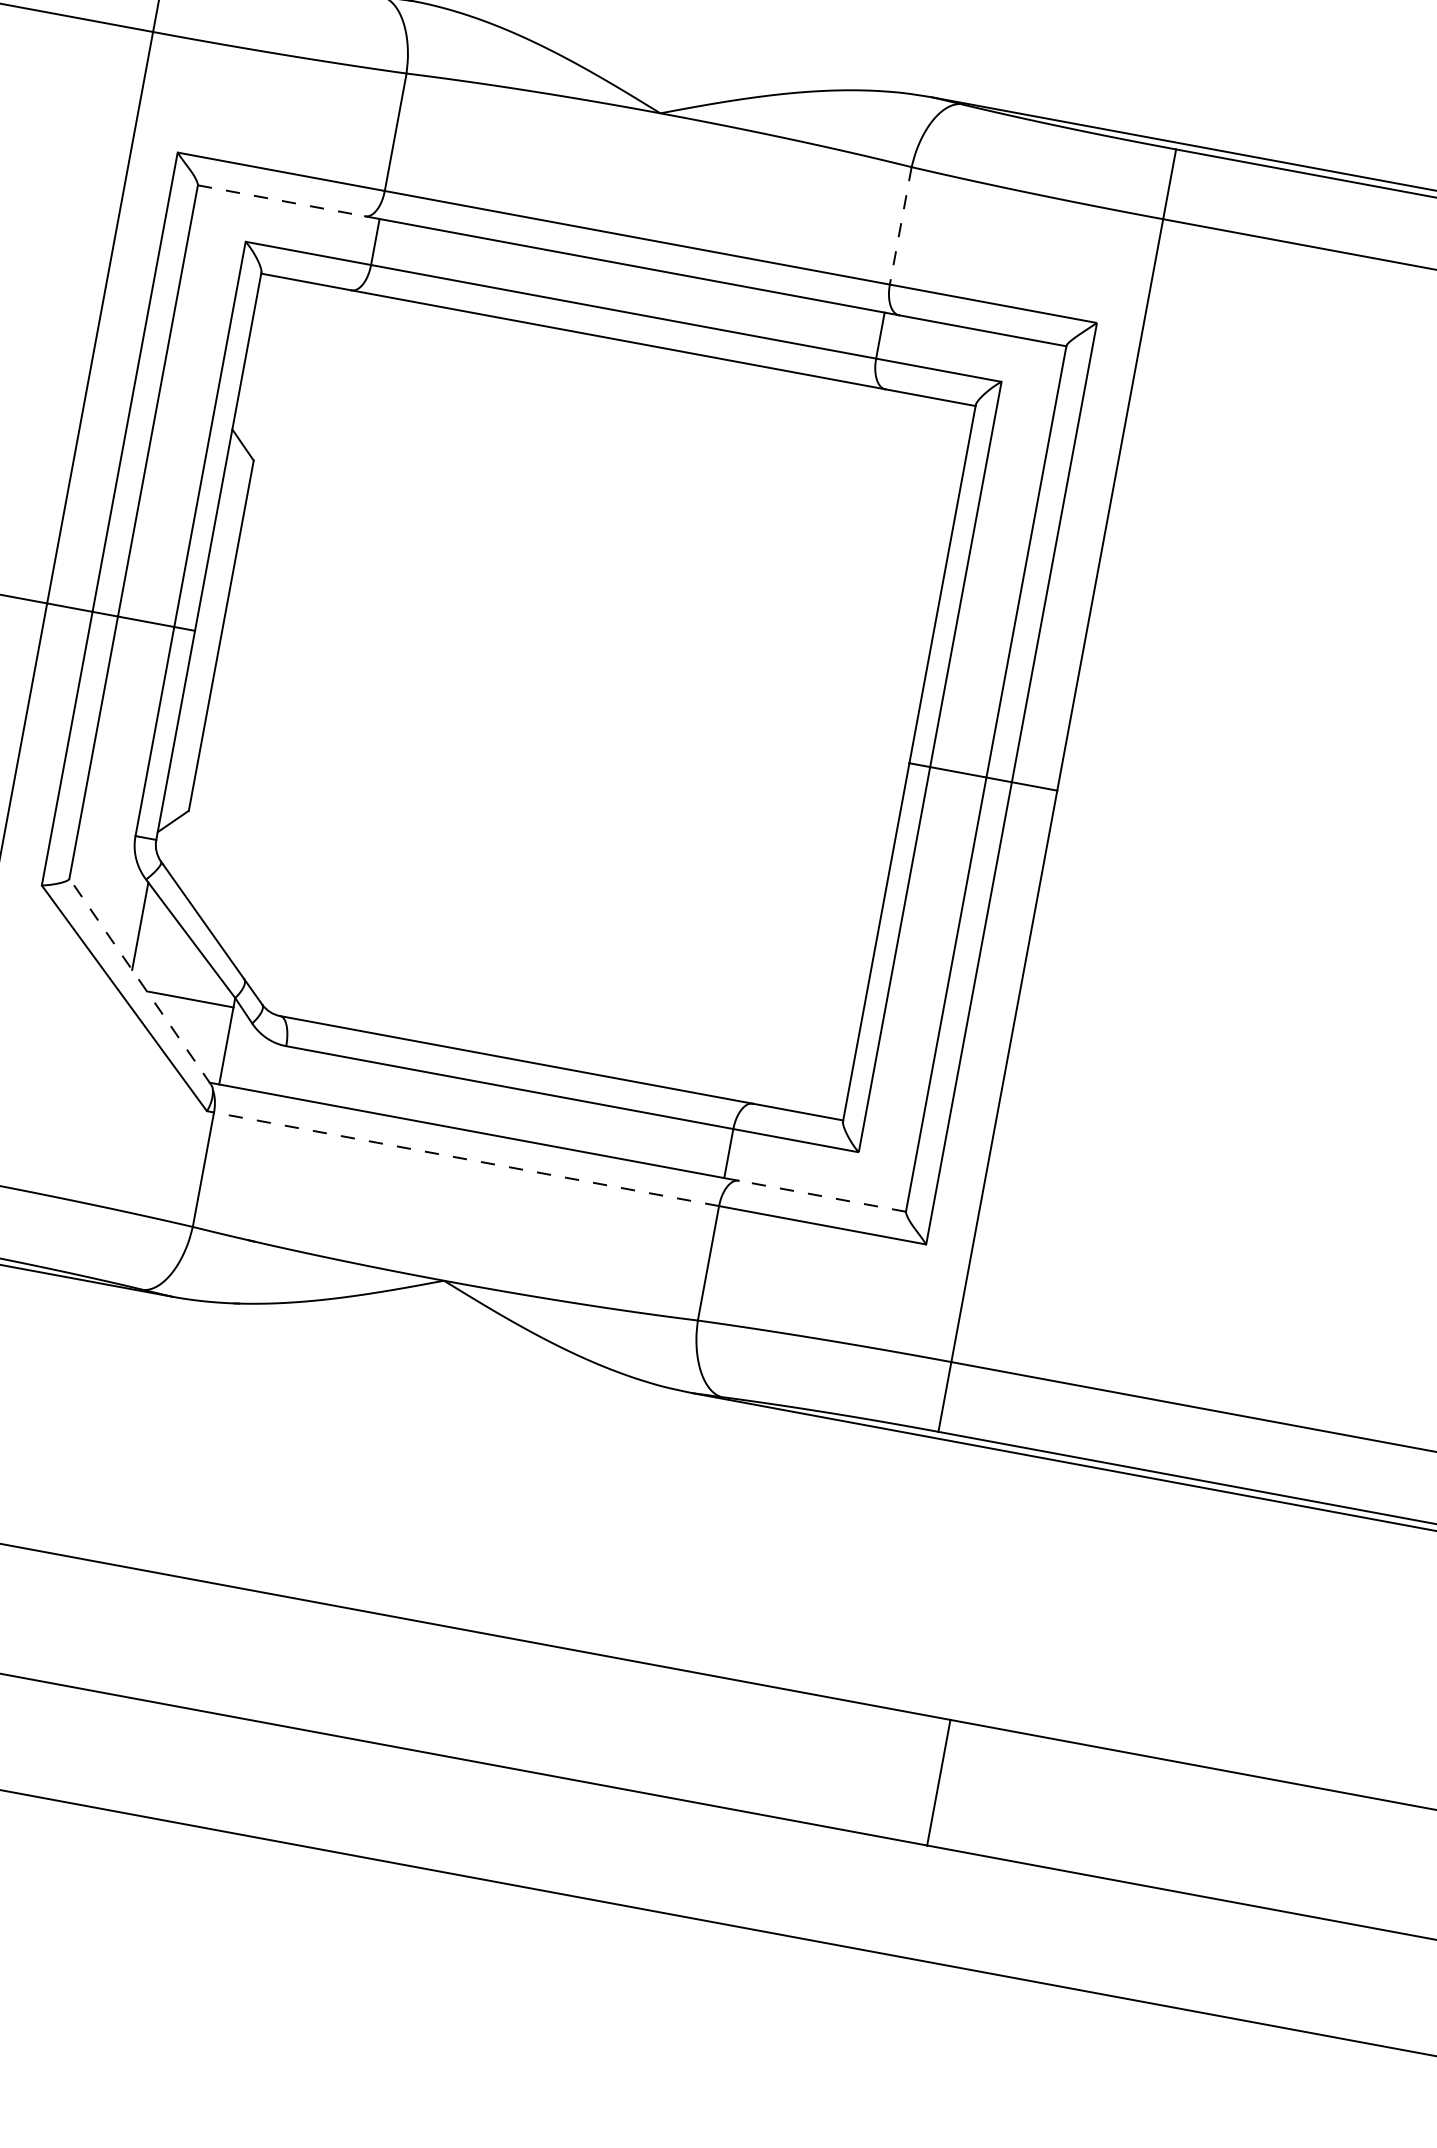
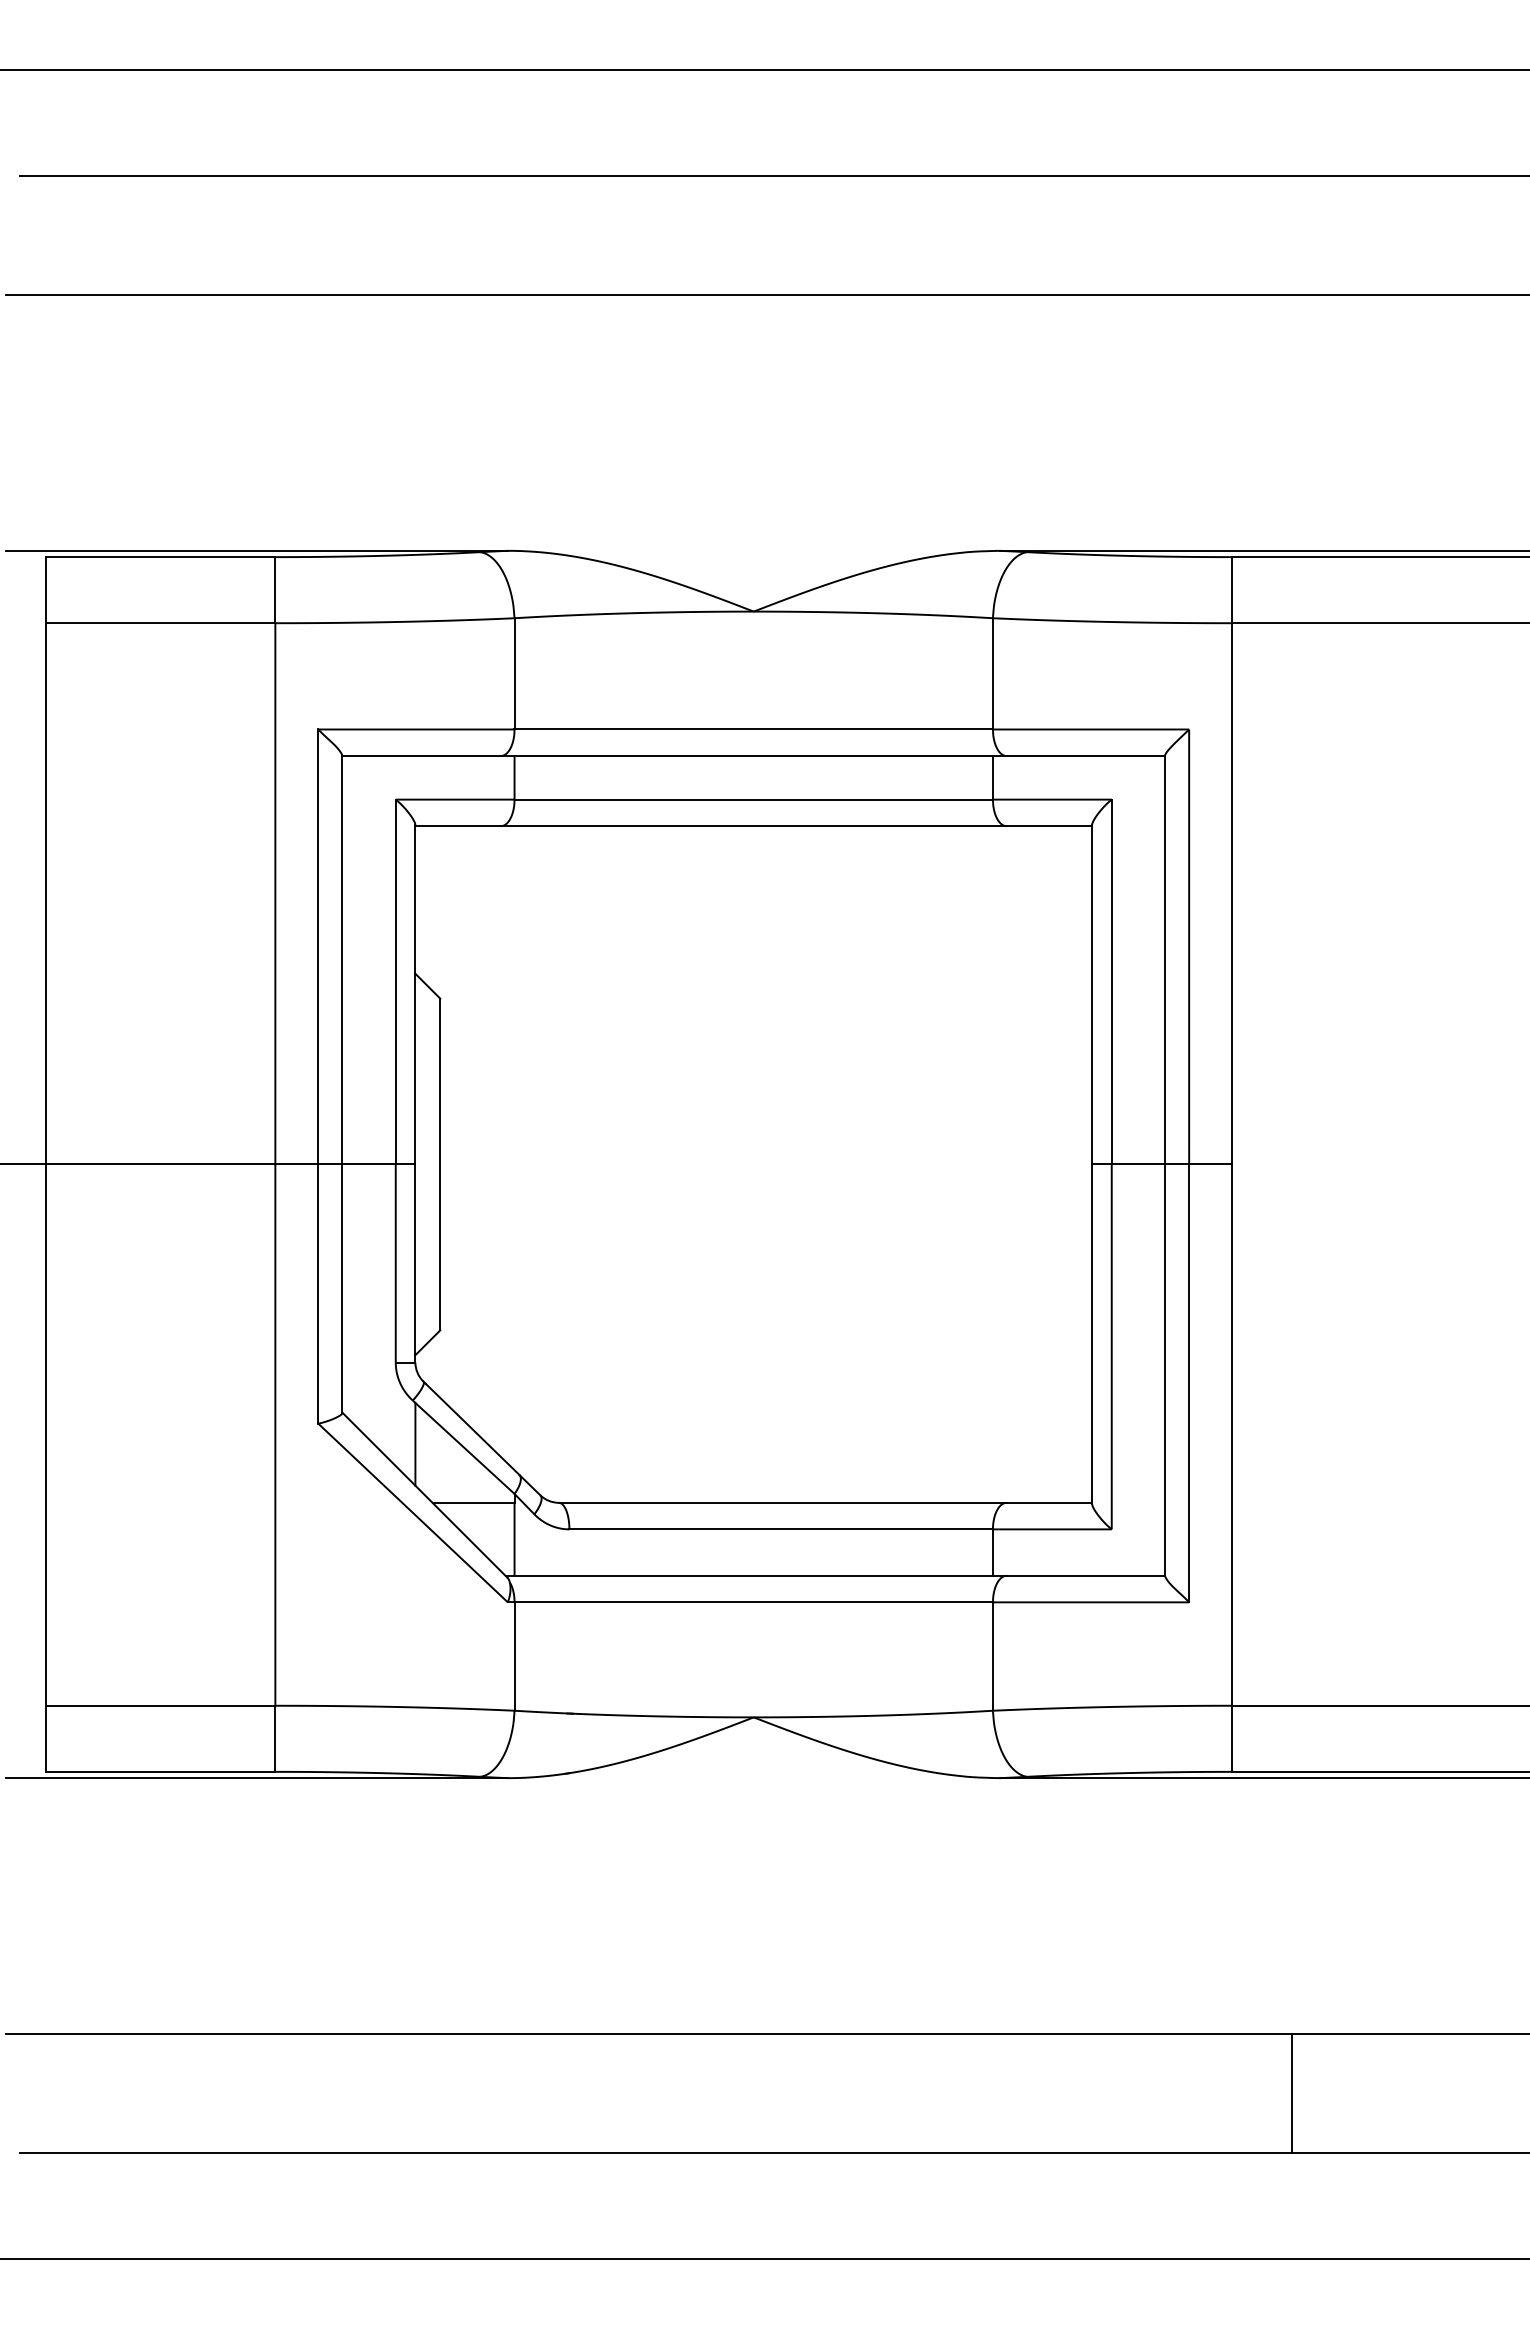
line: (282, 201) -> (422, 756), dashed -> solid
line: (900, 225) -> (992, 673), dashed -> solid
line: (139, 982) -> (424, 1495), dashed -> solid
line: (466, 1159) -> (753, 1602), dashed -> solid
line: (822, 1195) -> (1085, 1575), dashed -> solid

